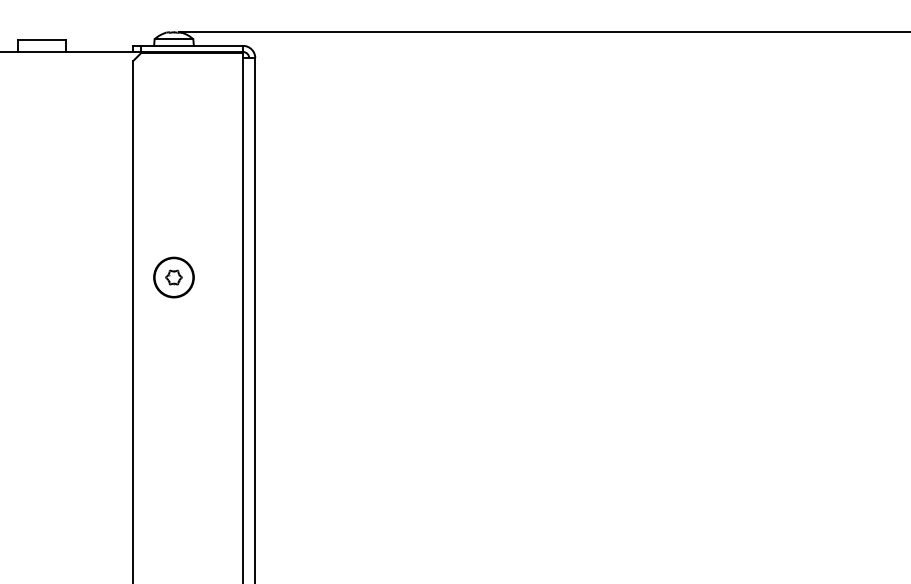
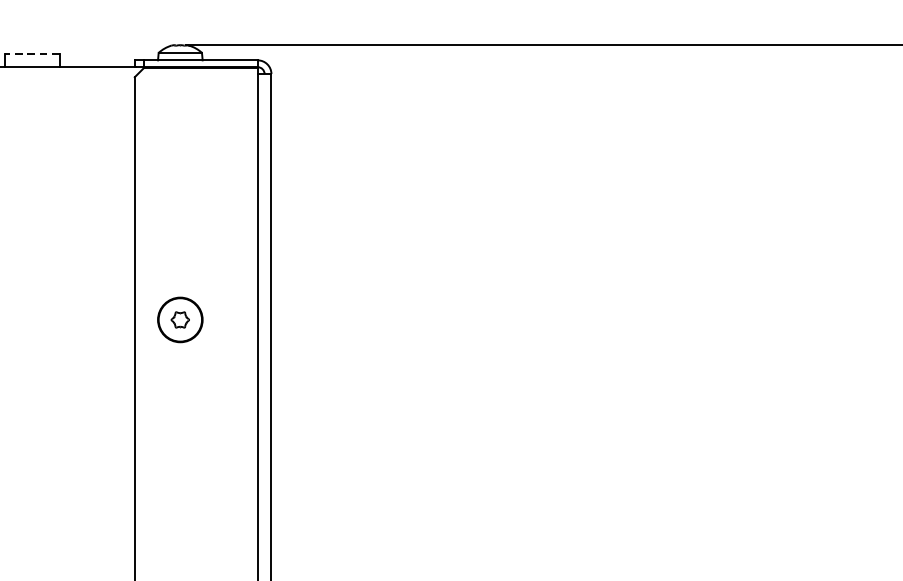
line: (41, 40) -> (31, 54), solid -> dashed

